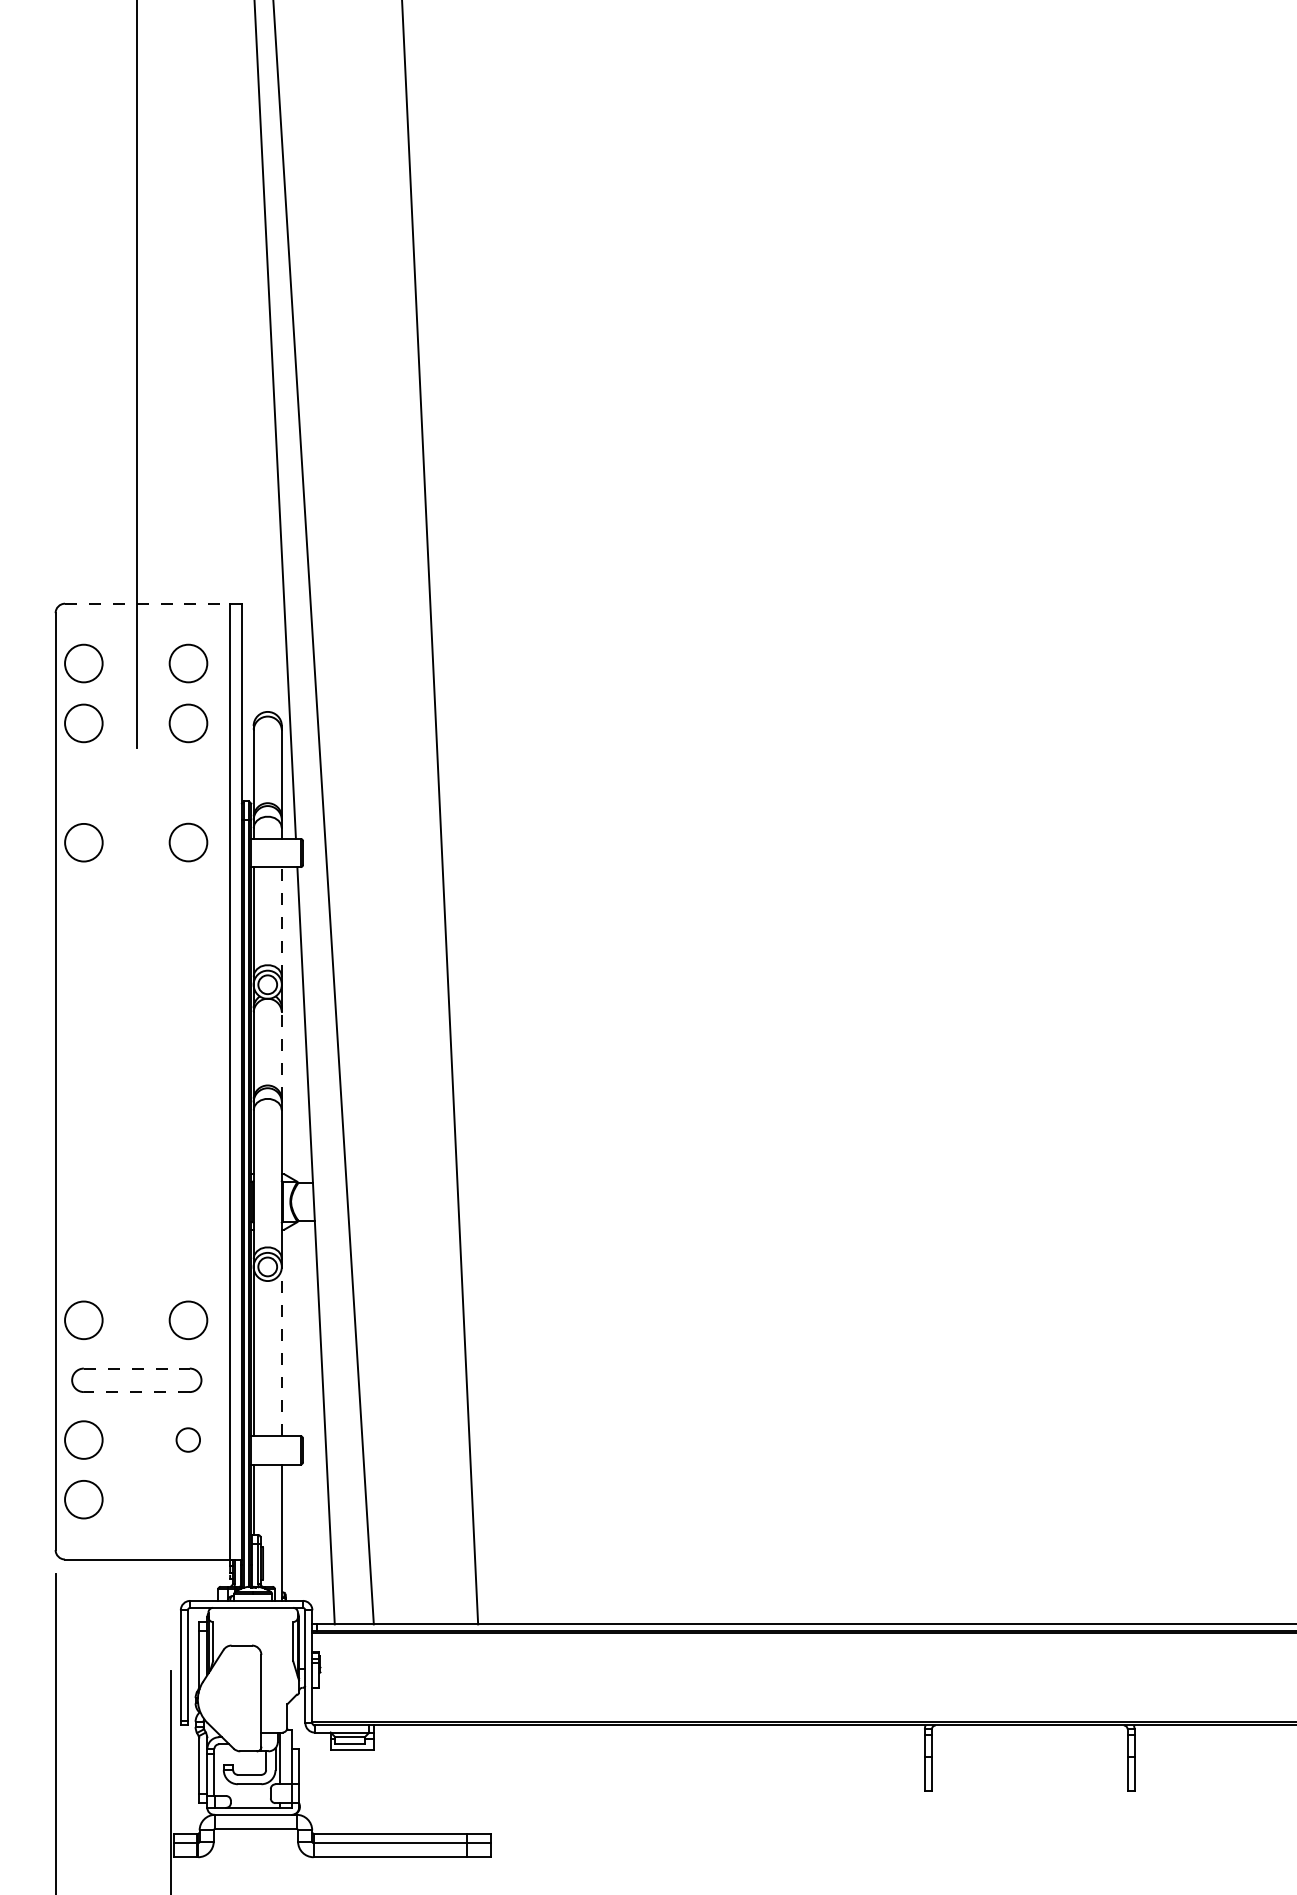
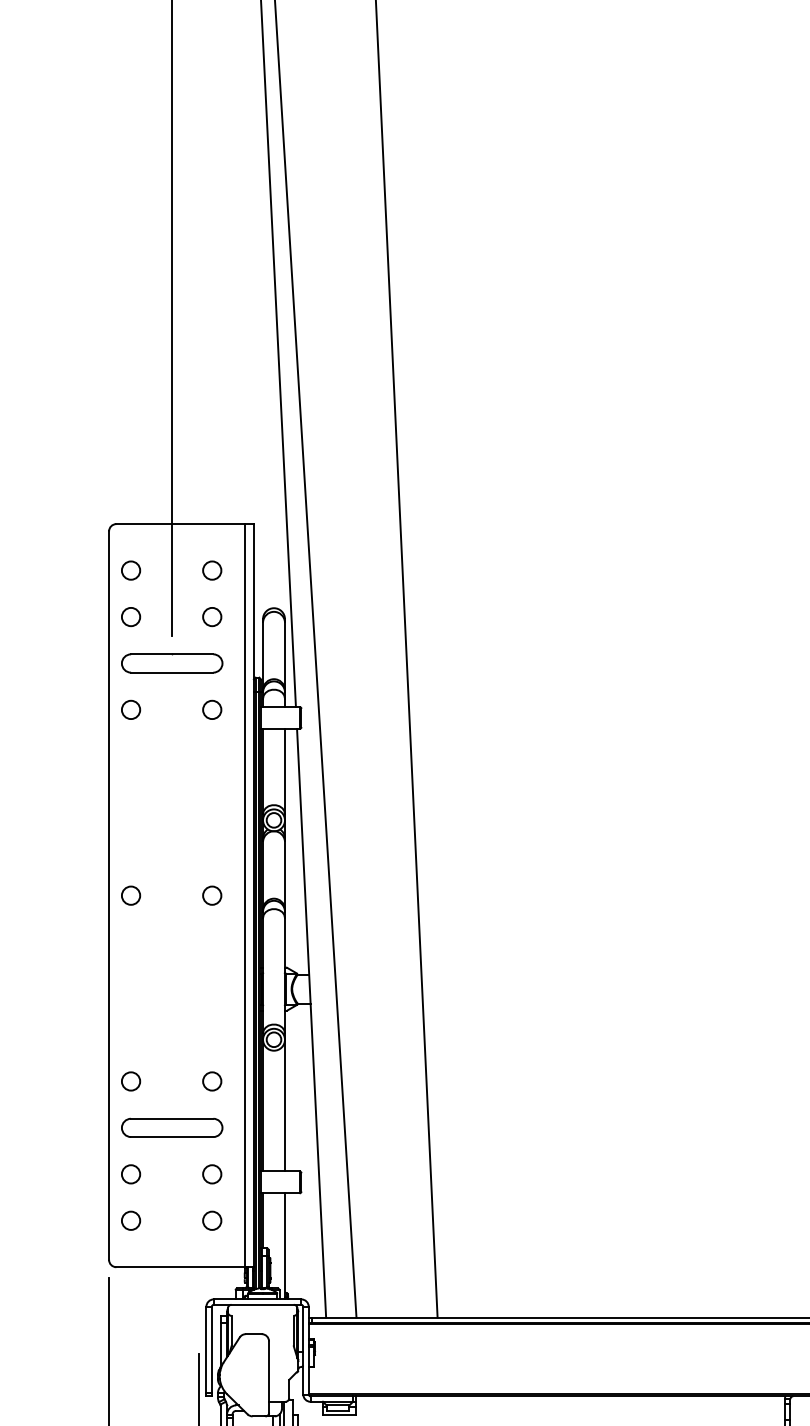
line: (147, 603) -> (180, 523), dashed -> solid
circle: (83, 663) -> (130, 570), size x0.62
circle: (187, 663) -> (211, 570), size x0.62
circle: (83, 722) -> (130, 616), size x0.62
circle: (187, 722) -> (211, 616), size x0.62
part: (136, 782) -> (171, 663), added
circle: (83, 842) -> (130, 709), size x0.62
circle: (187, 842) -> (211, 709), size x0.62
line: (281, 921) -> (284, 771), dashed -> solid
line: (281, 1054) -> (284, 874), dashed -> solid
circle: (83, 1081) -> (130, 895), added
circle: (187, 1081) -> (211, 895), added
circle: (83, 1320) -> (130, 1081), size x0.62
circle: (187, 1320) -> (211, 1081), size x0.62
line: (281, 1351) -> (284, 1105), dashed -> solid
line: (136, 1368) -> (171, 1118), dashed -> solid
line: (136, 1392) -> (171, 1137), dashed -> solid
circle: (83, 1439) -> (130, 1173), size x0.62
circle: (83, 1499) -> (130, 1220), size x0.62
circle: (187, 1499) -> (211, 1220), added

